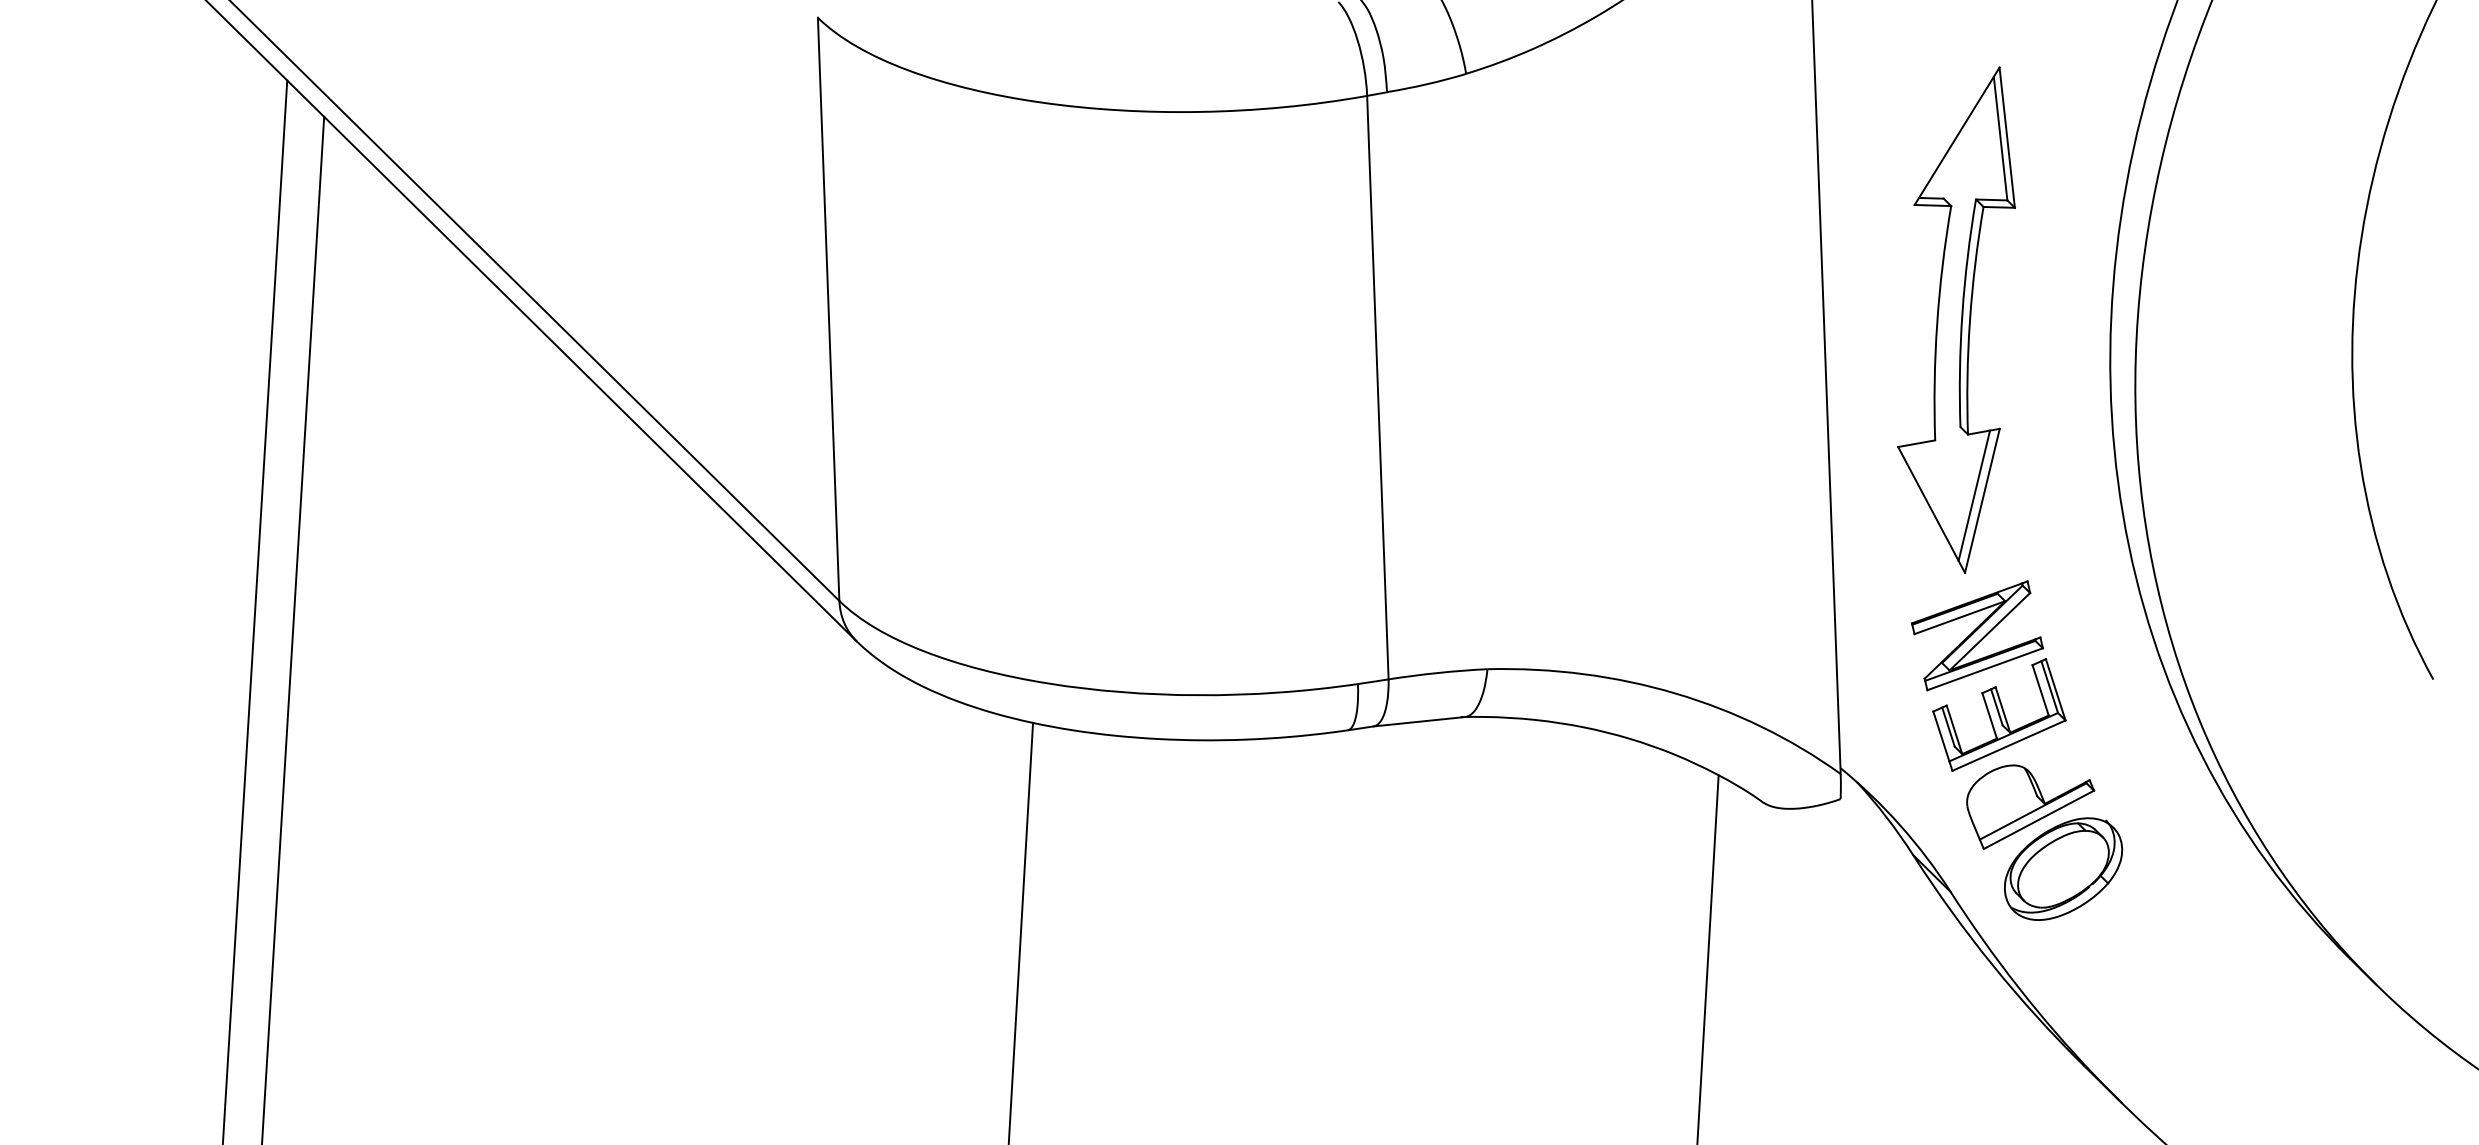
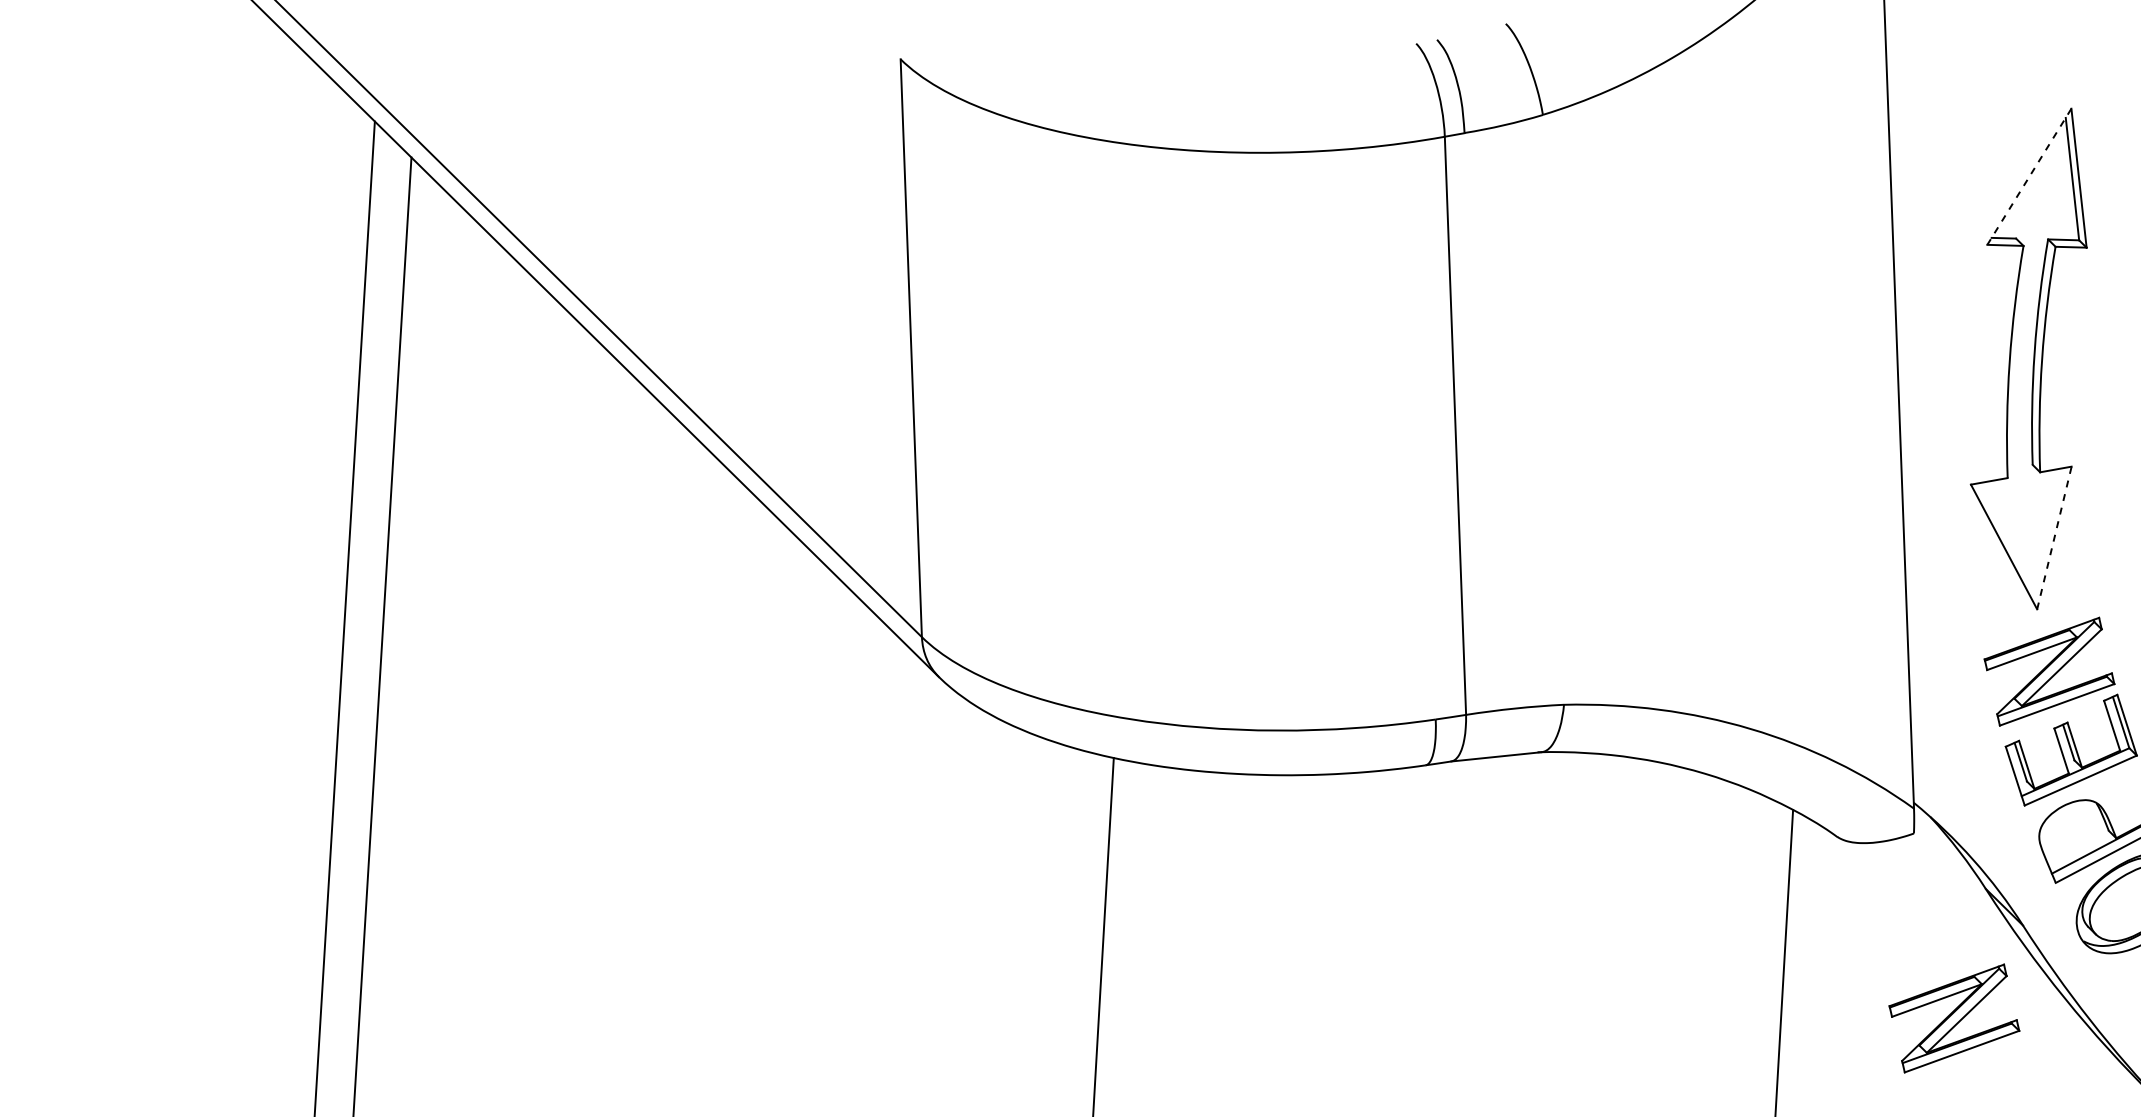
line: (1957, 136) -> (2029, 176), solid -> dashed
line: (1974, 495) -> (2046, 532), removed
line: (1982, 500) -> (2054, 537), solid -> dashed
part: (1881, 985) -> (1954, 1018), added

